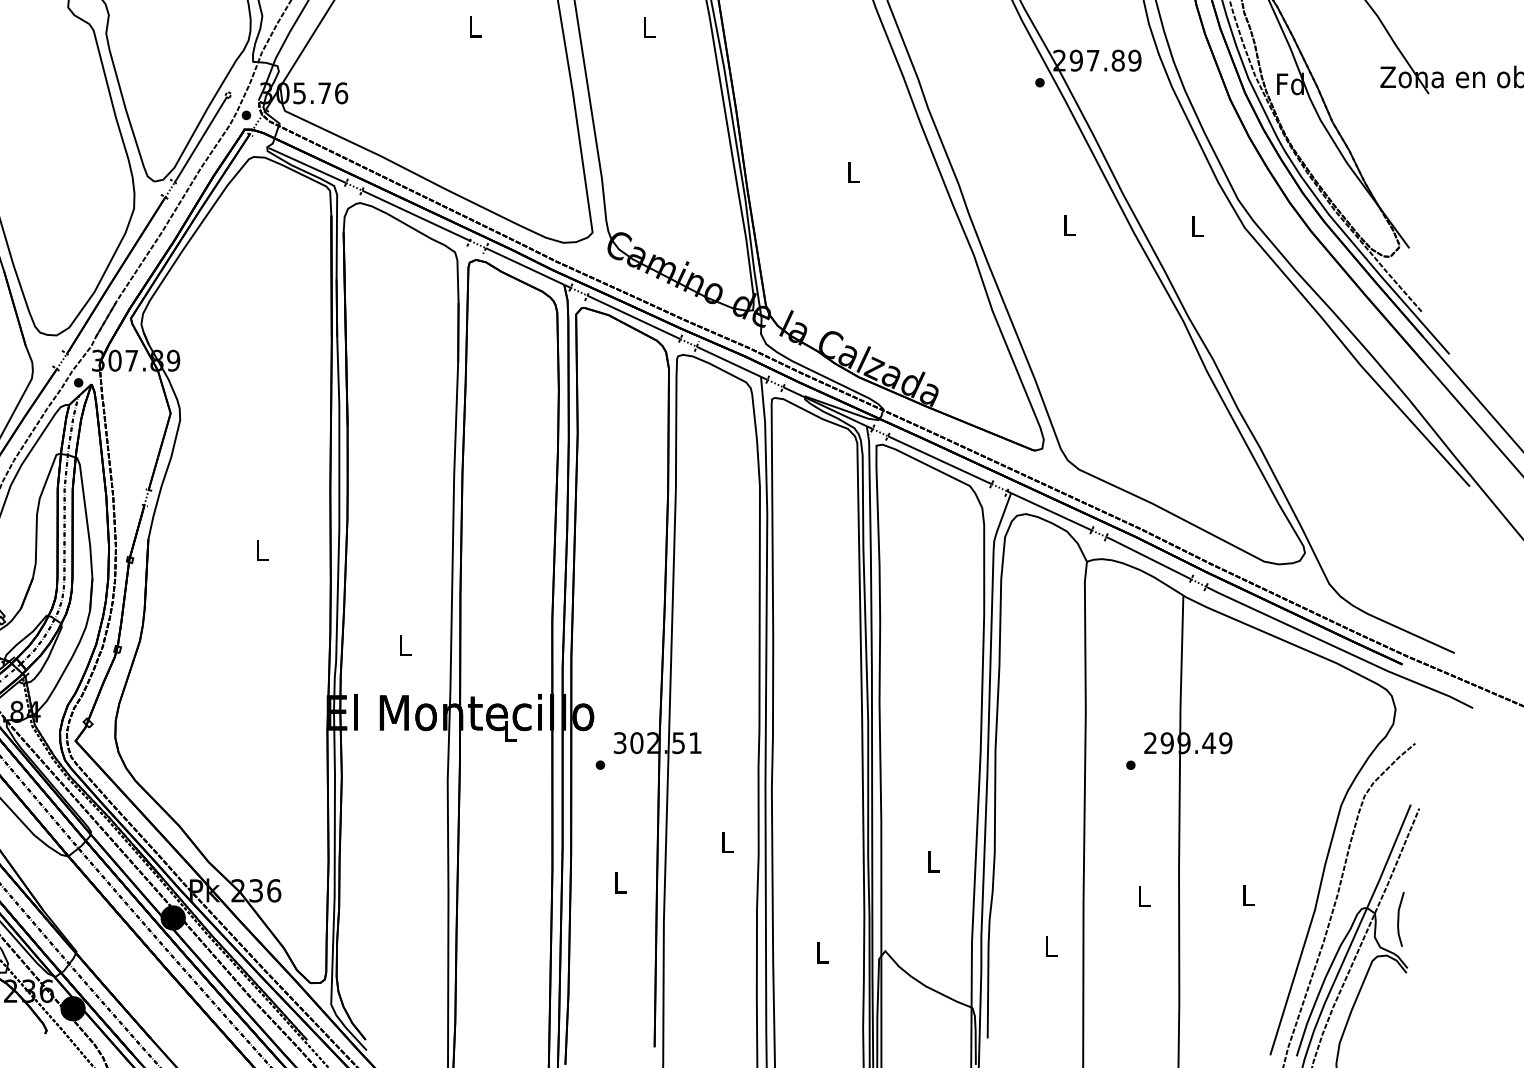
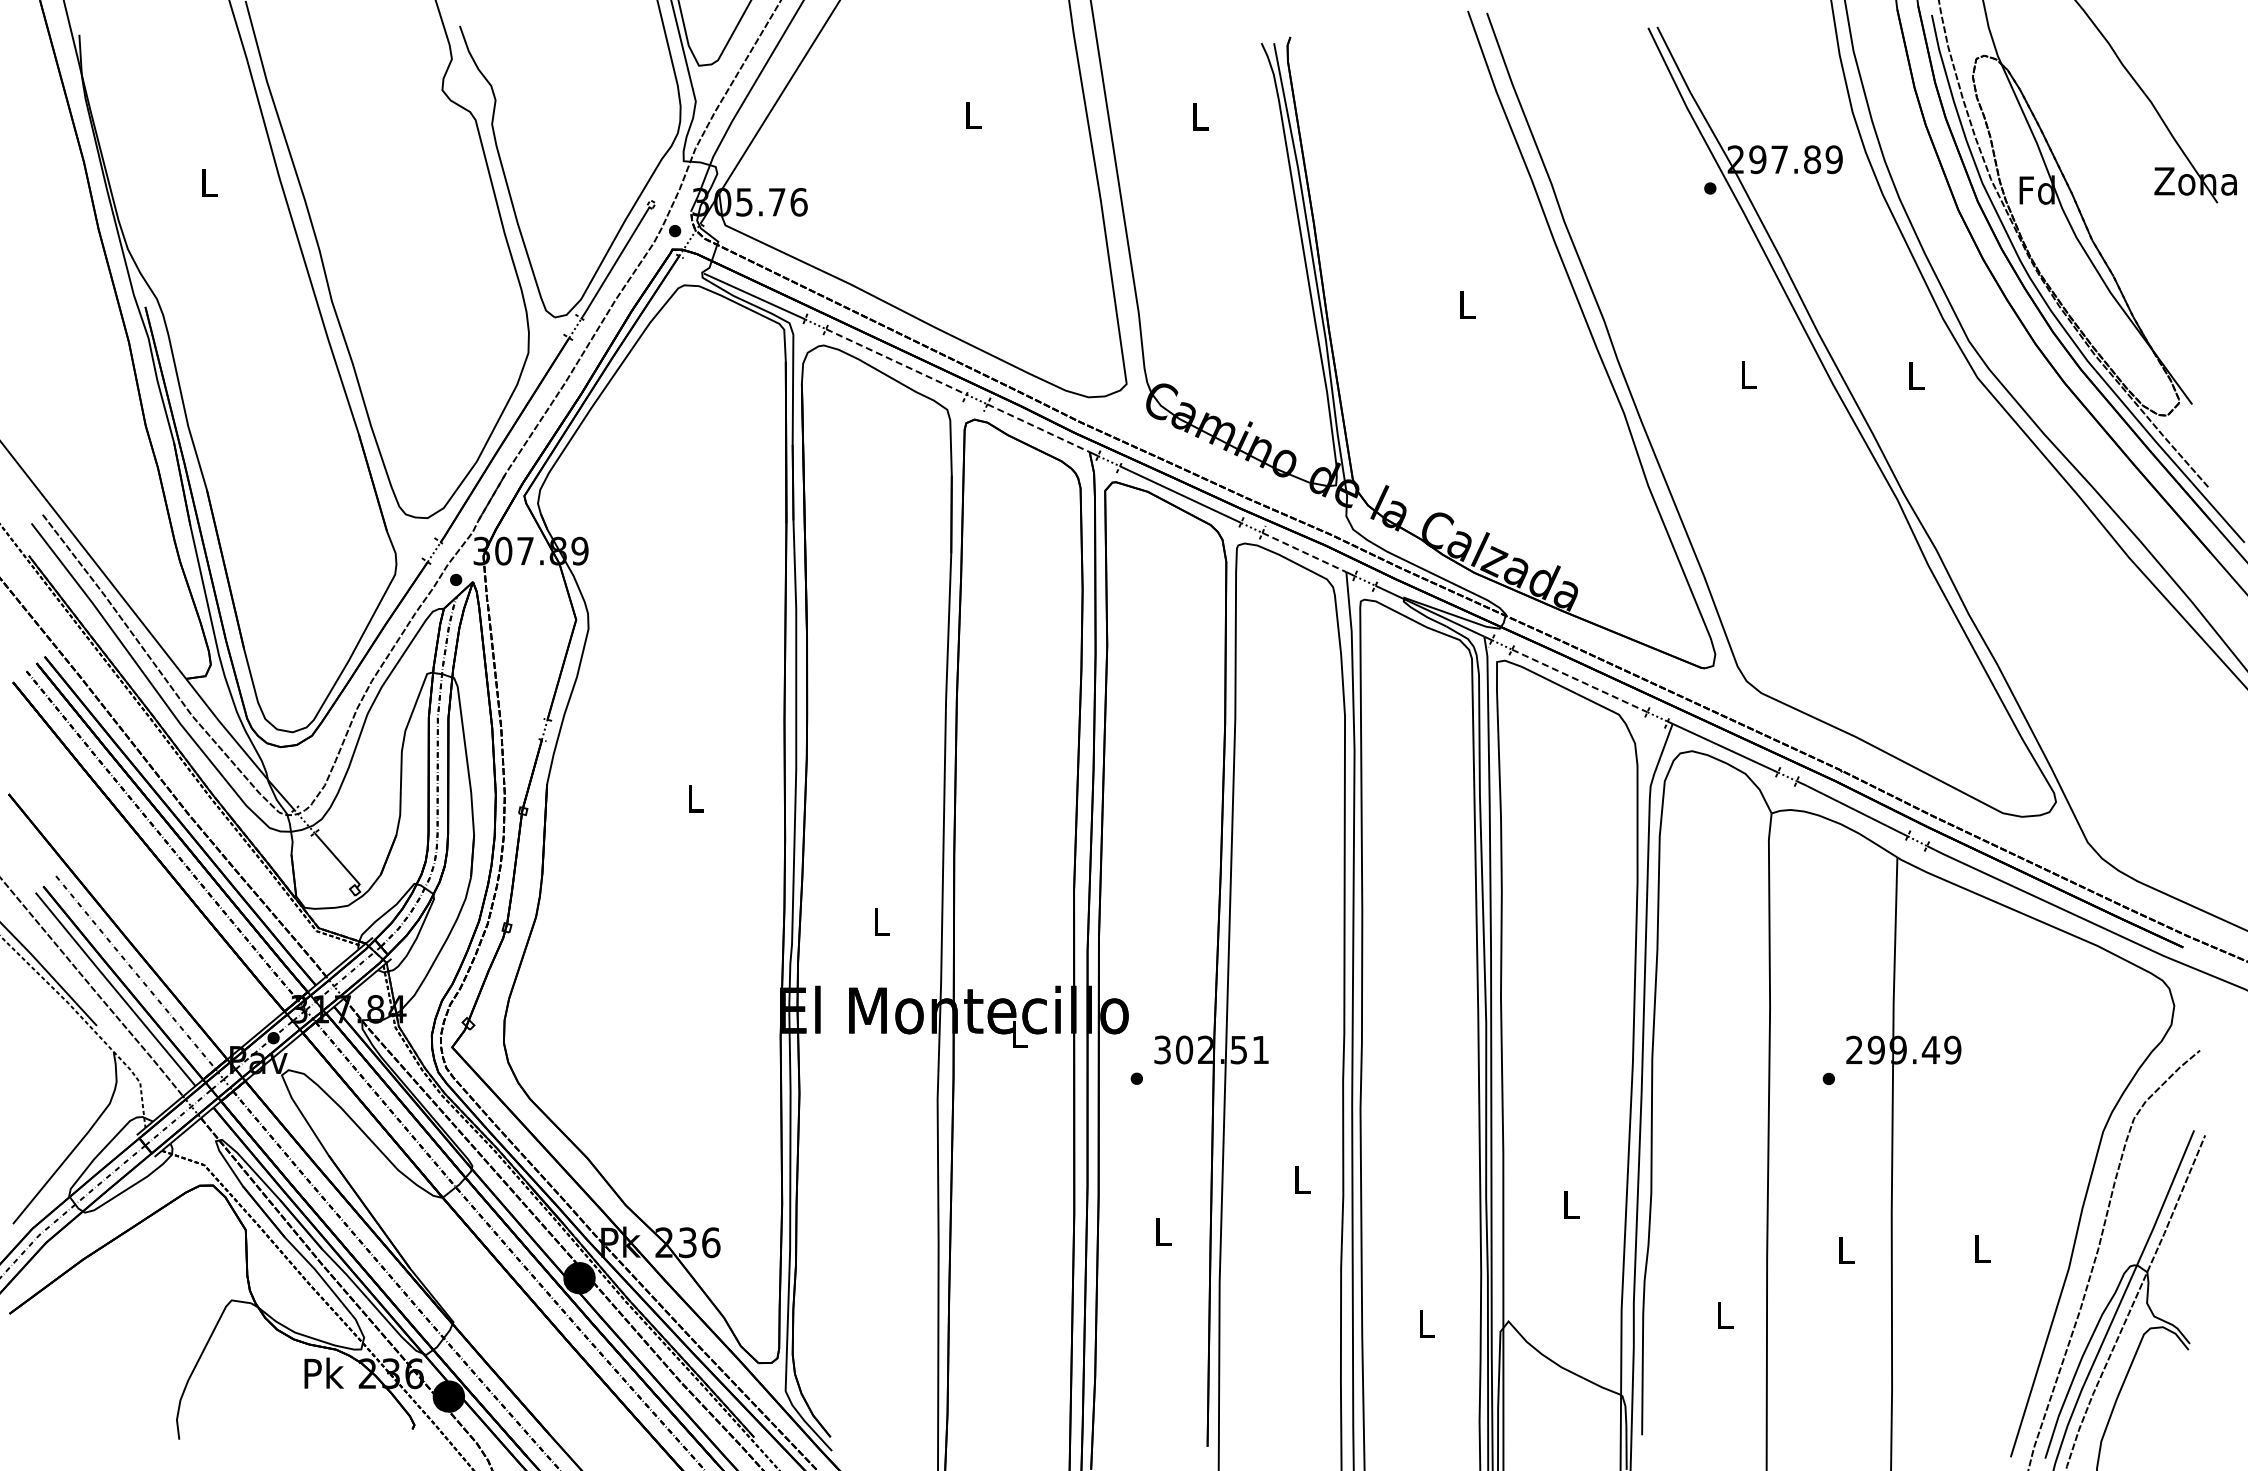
line: (416, 216) -> (896, 362), solid -> dashed
line: (525, 266) -> (1038, 428), solid -> dashed
line: (728, 361) -> (1304, 552), solid -> dashed
line: (939, 459) -> (1579, 680), solid -> dashed
line: (1398, 919) -> (2178, 1279), removed

